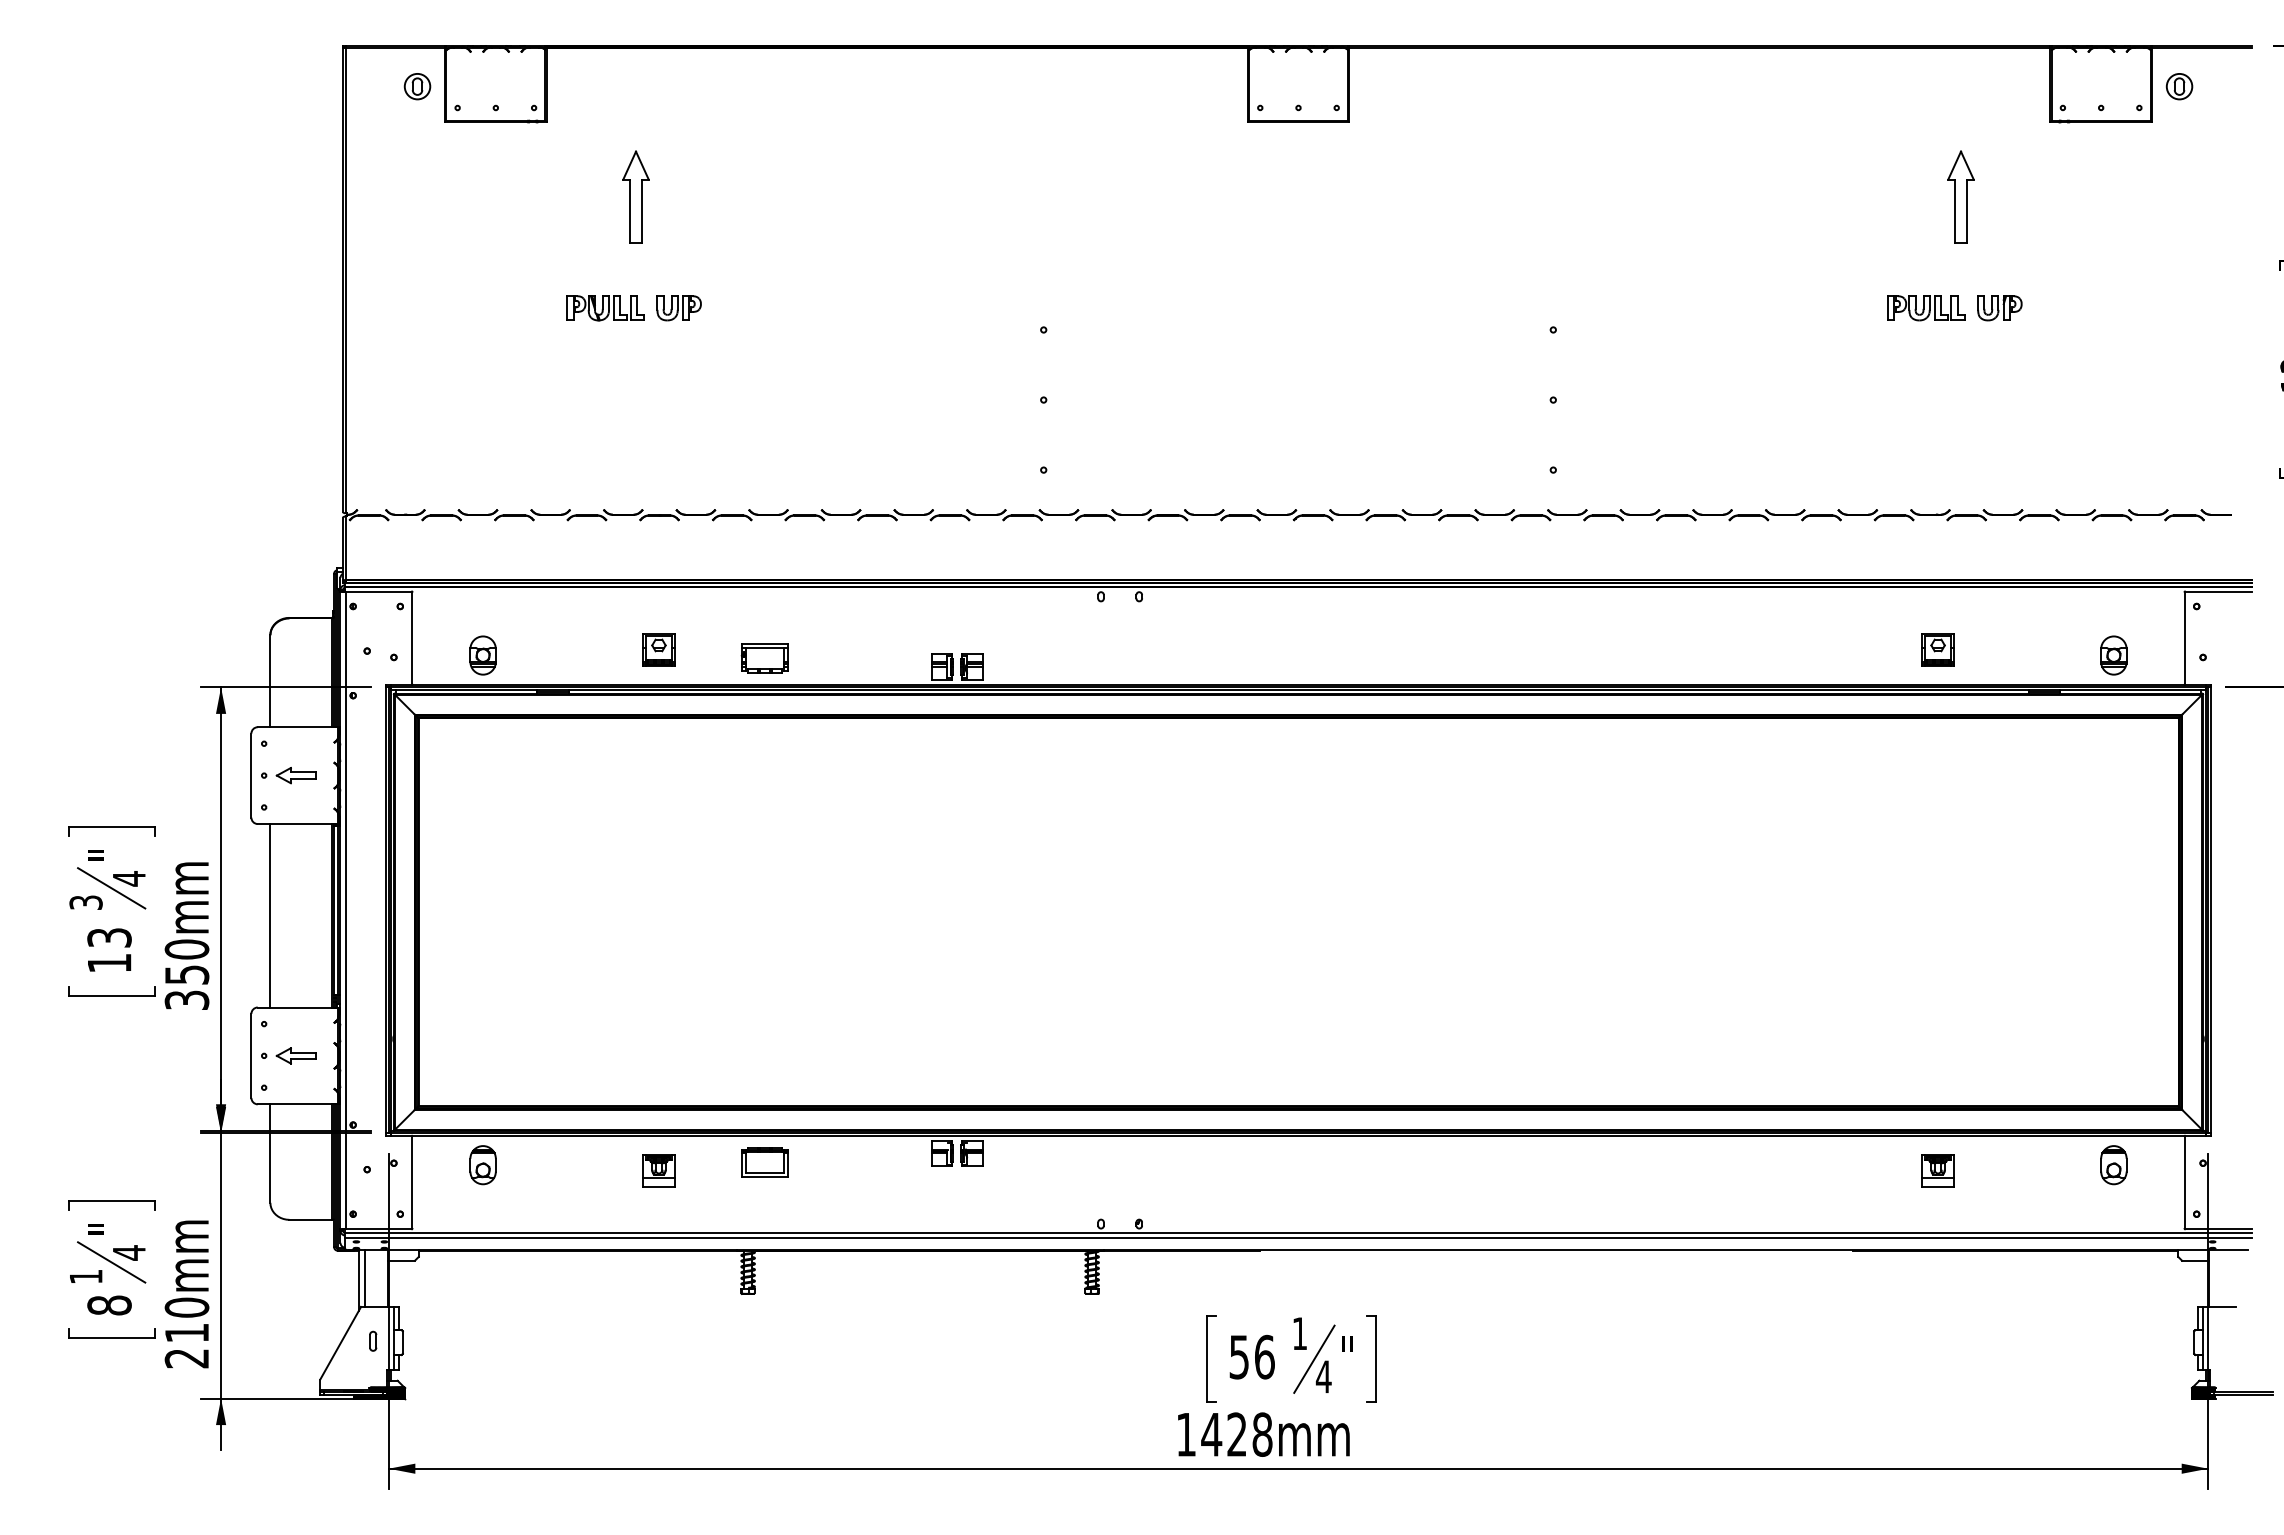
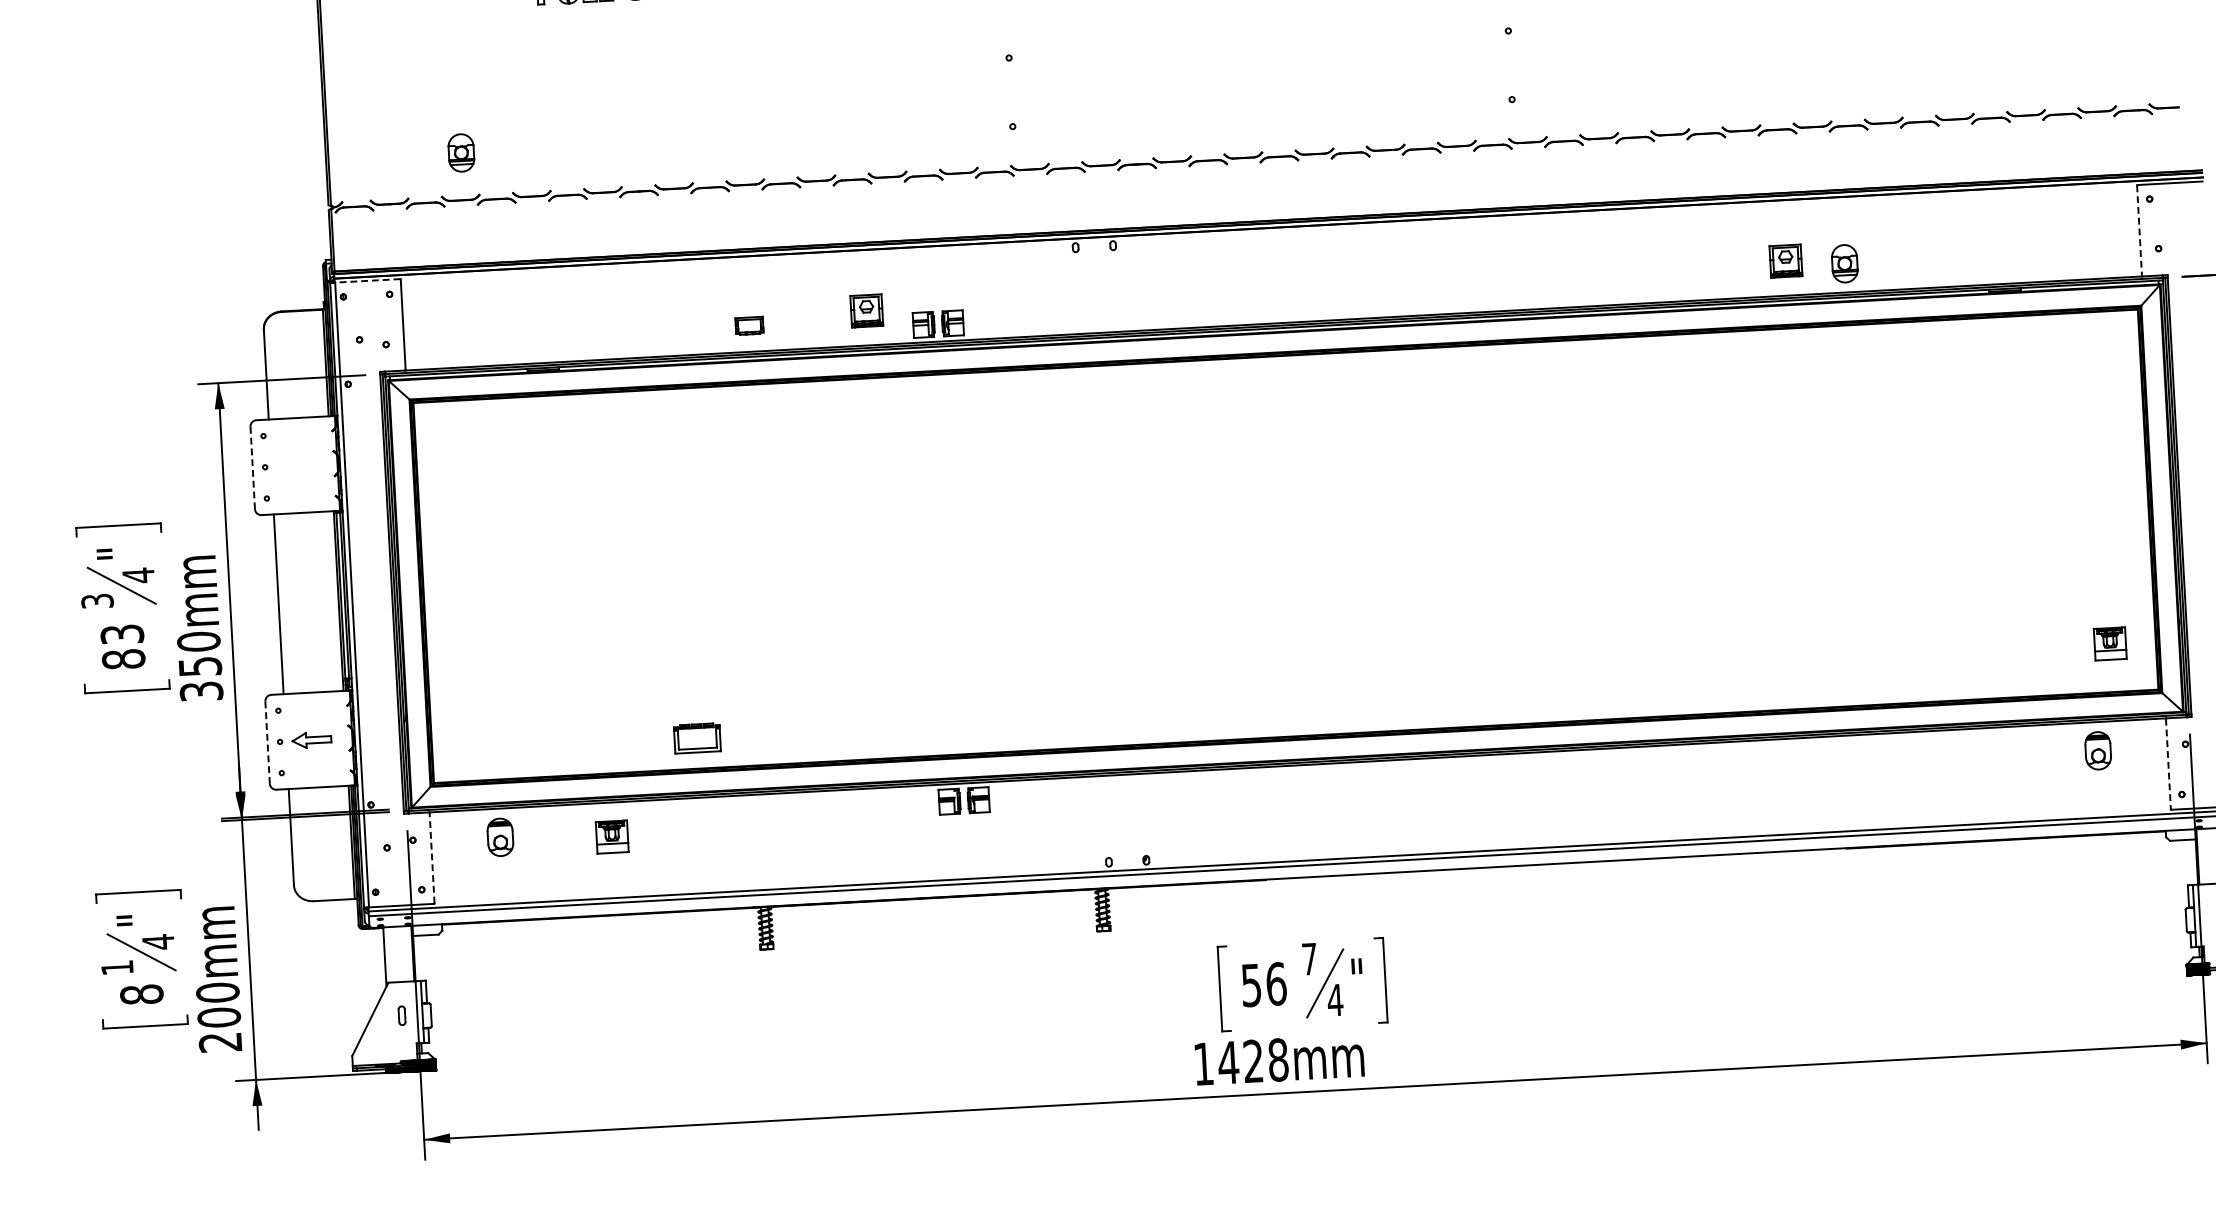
line: (378, 591) -> (367, 280), solid -> dashed
line: (2184, 638) -> (2139, 231), solid -> dashed
part: (658, 649) -> (866, 310), moved
part: (1937, 649) -> (1785, 261), moved
part: (482, 655) -> (460, 152), moved
part: (2113, 655) -> (1844, 263), moved
part: (764, 658) -> (749, 326), size x0.6
line: (251, 775) -> (252, 467), solid -> dashed
part: (295, 775) -> (295, 465), removed
text: (109, 963) -> (123, 659), 13 -> 83
line: (251, 1055) -> (267, 742), solid -> dashed
part: (764, 1162) -> (696, 738), moved
part: (658, 1170) -> (611, 836), moved
part: (1937, 1170) -> (2109, 643), moved
line: (412, 1182) -> (432, 858), solid -> dashed
line: (2184, 1183) -> (2168, 765), solid -> dashed
line: (365, 1278) -> (391, 954), removed
text: (186, 1333) -> (218, 1018), 210mm -> 200mm
text: (1299, 1333) -> (1309, 958), 1 -> 7

